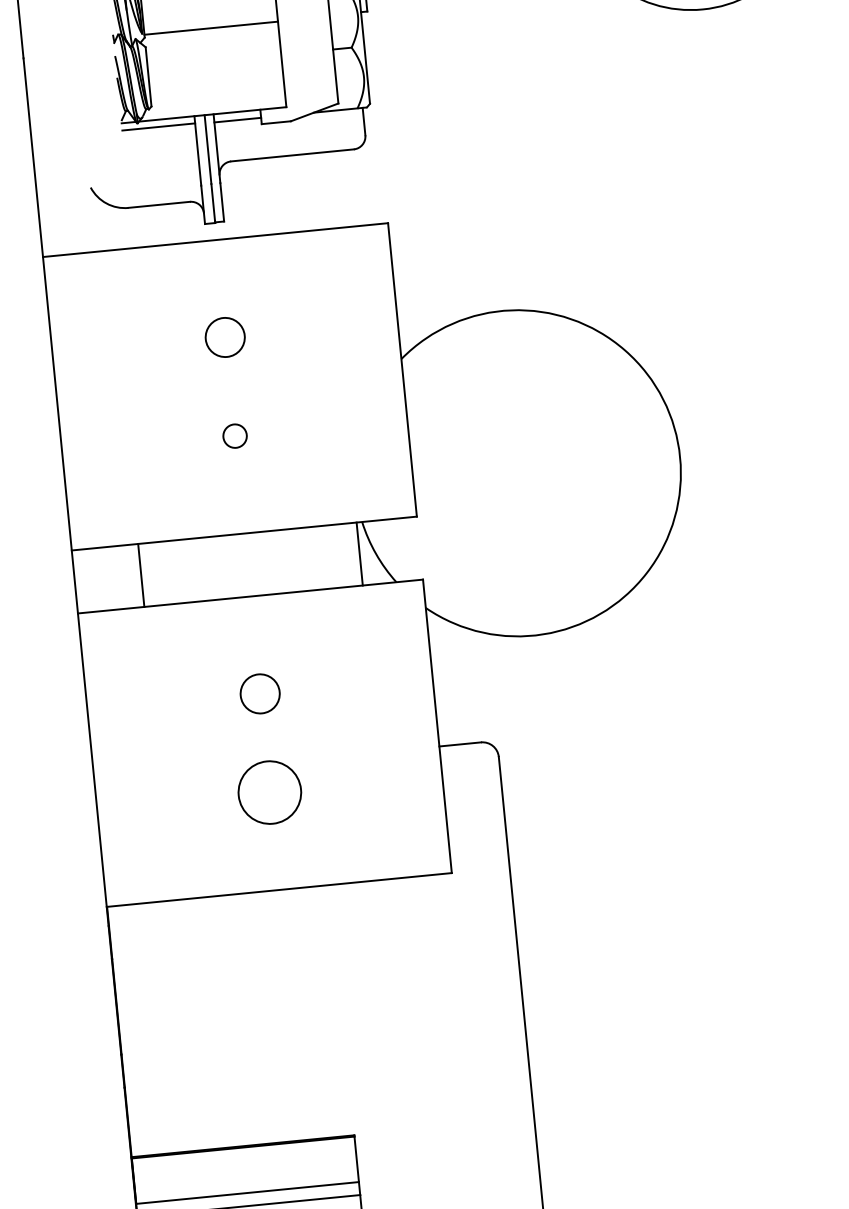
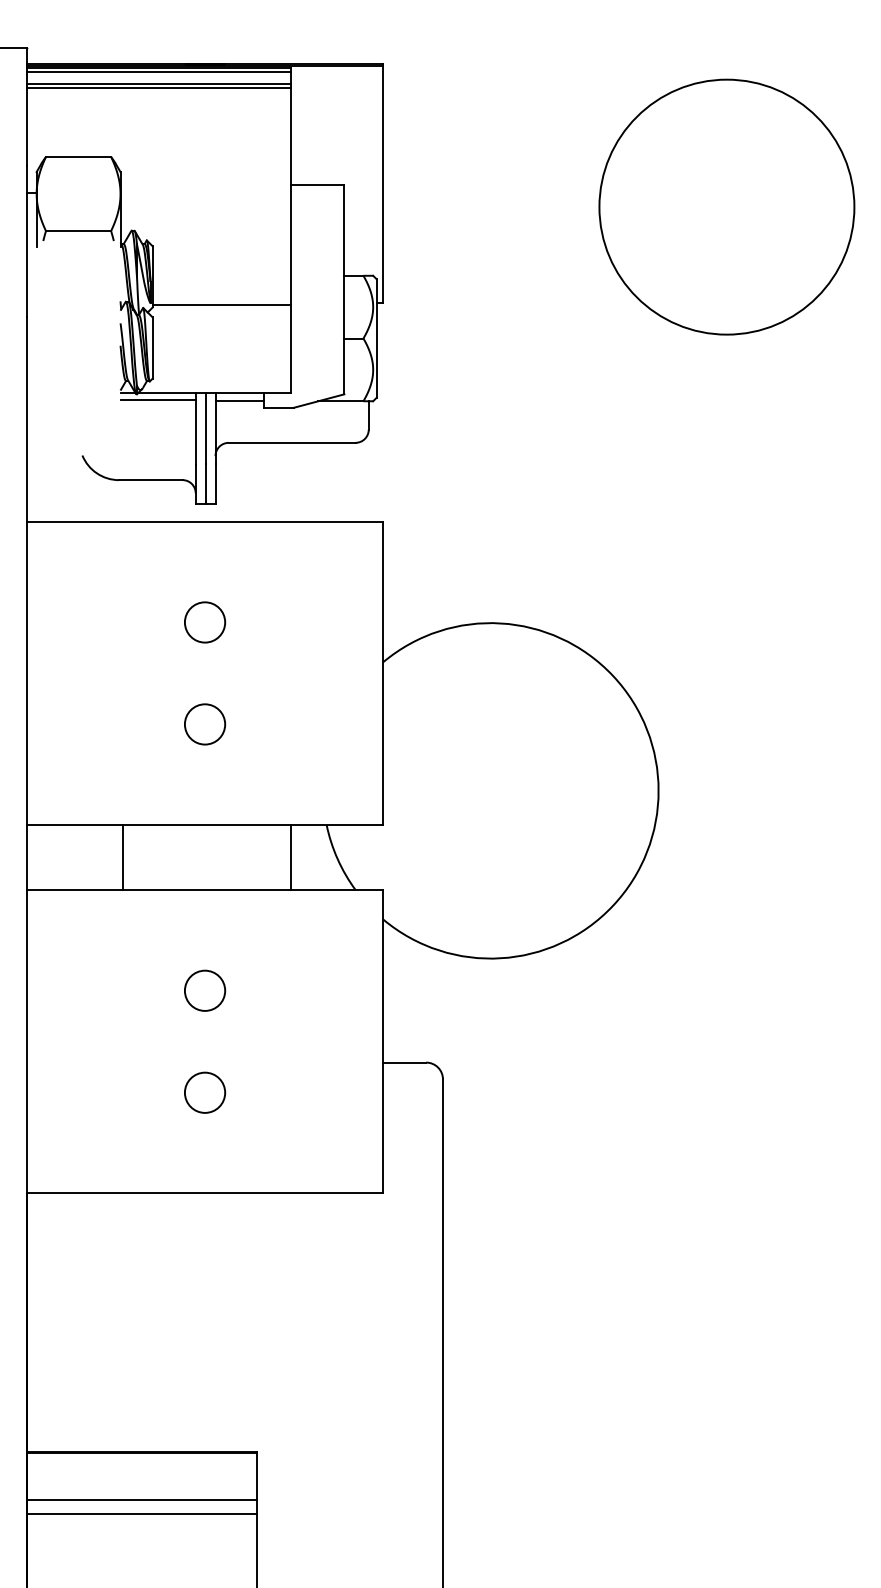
circle: (235, 436) -> (205, 724), size x1.67
line: (359, 553) -> (290, 857), moved
line: (141, 575) -> (123, 857), moved
circle: (269, 792) -> (204, 1092), size x0.62

